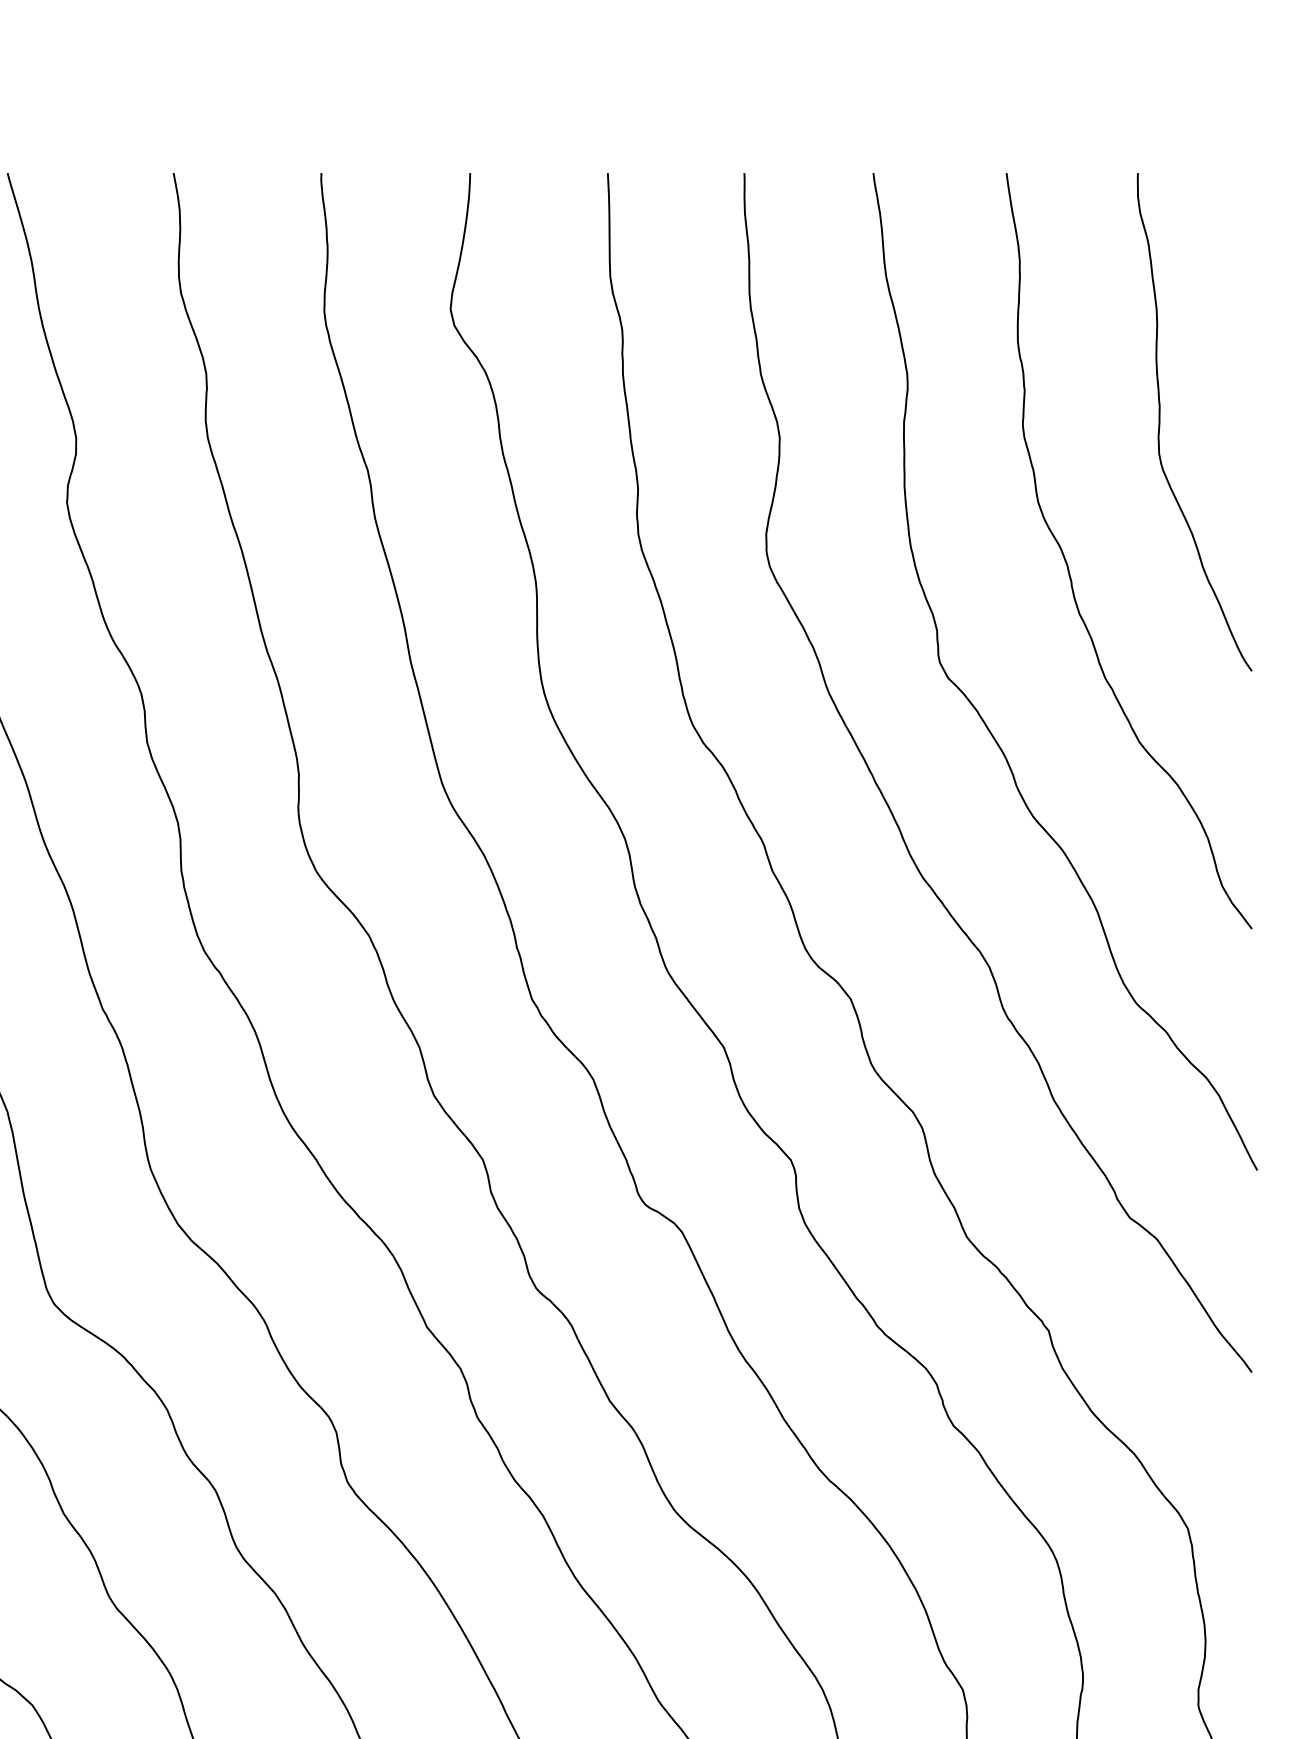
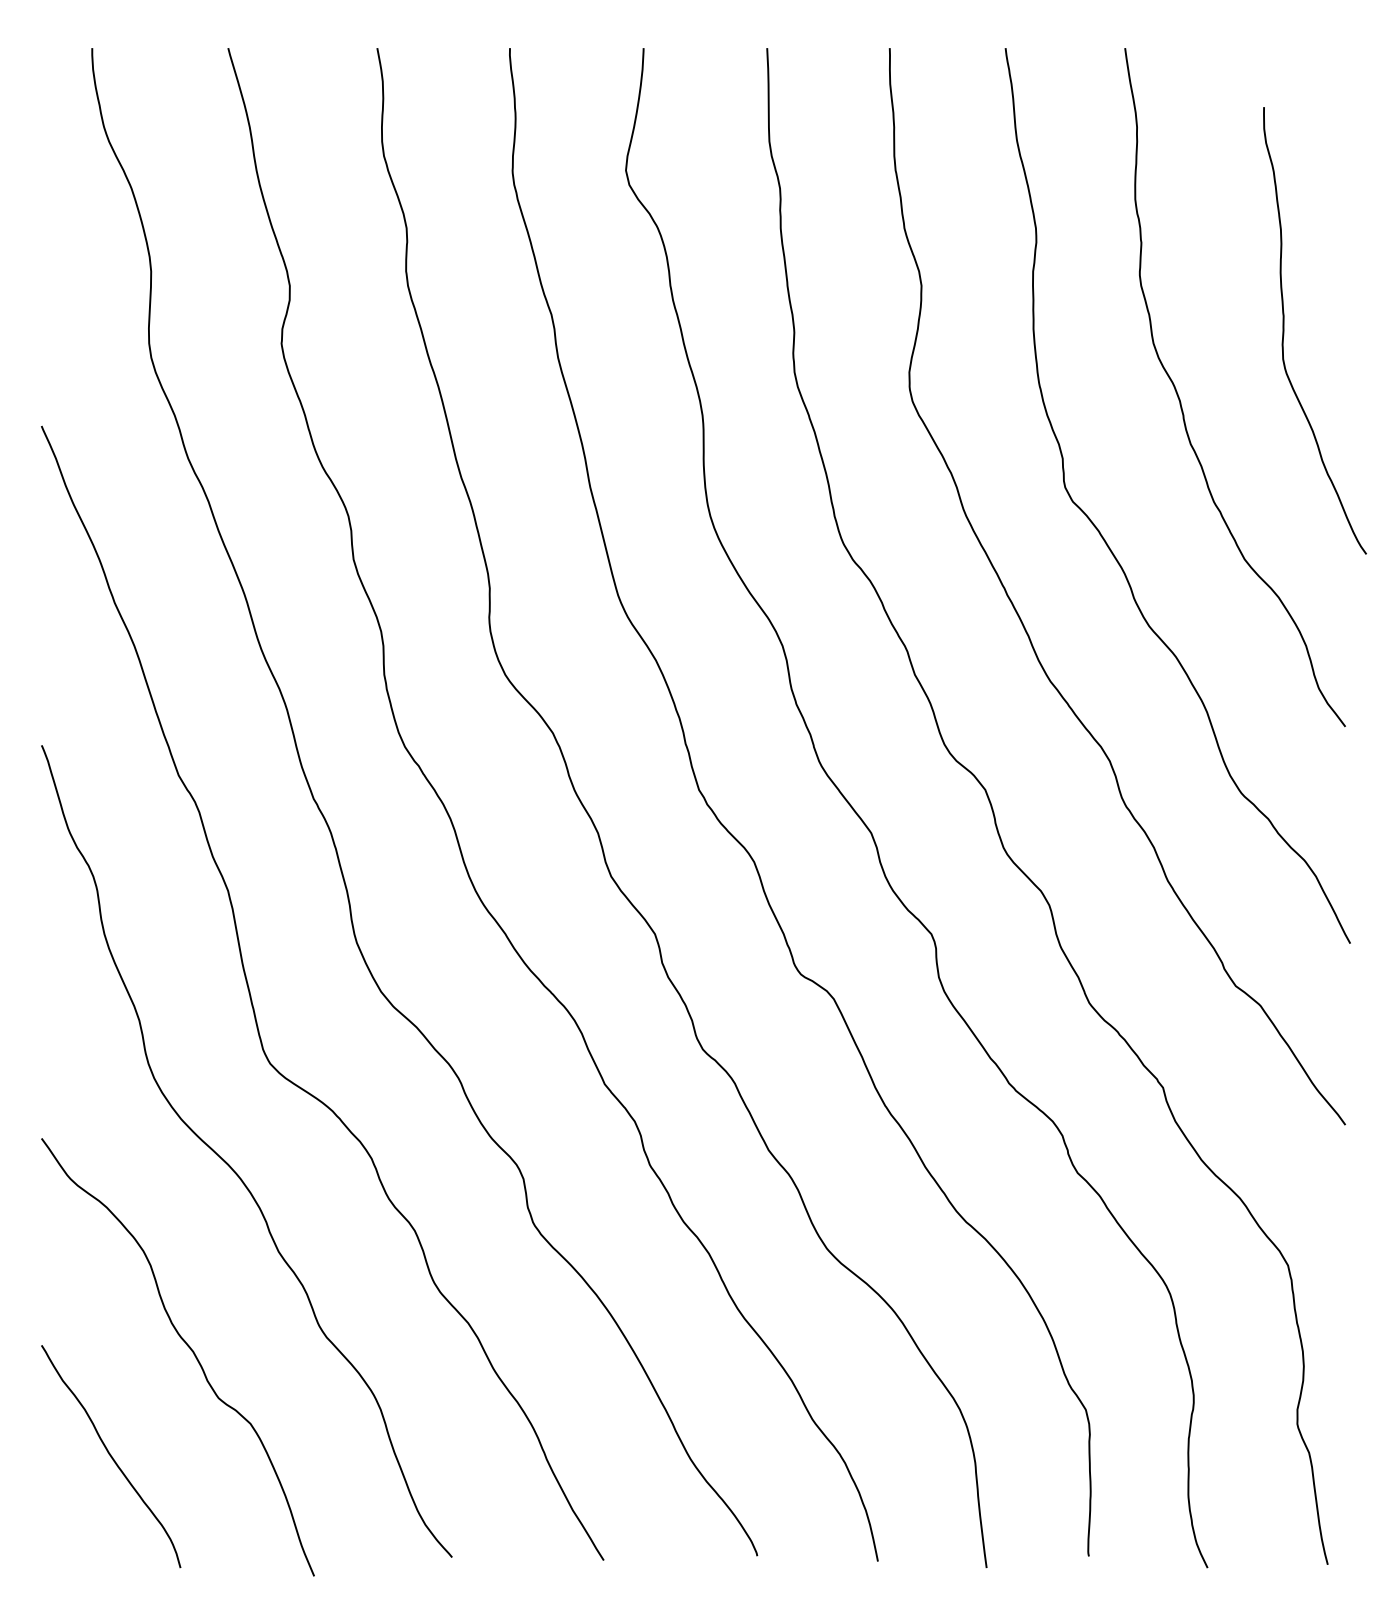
curve: (1160, 421) -> (1284, 330), moved

